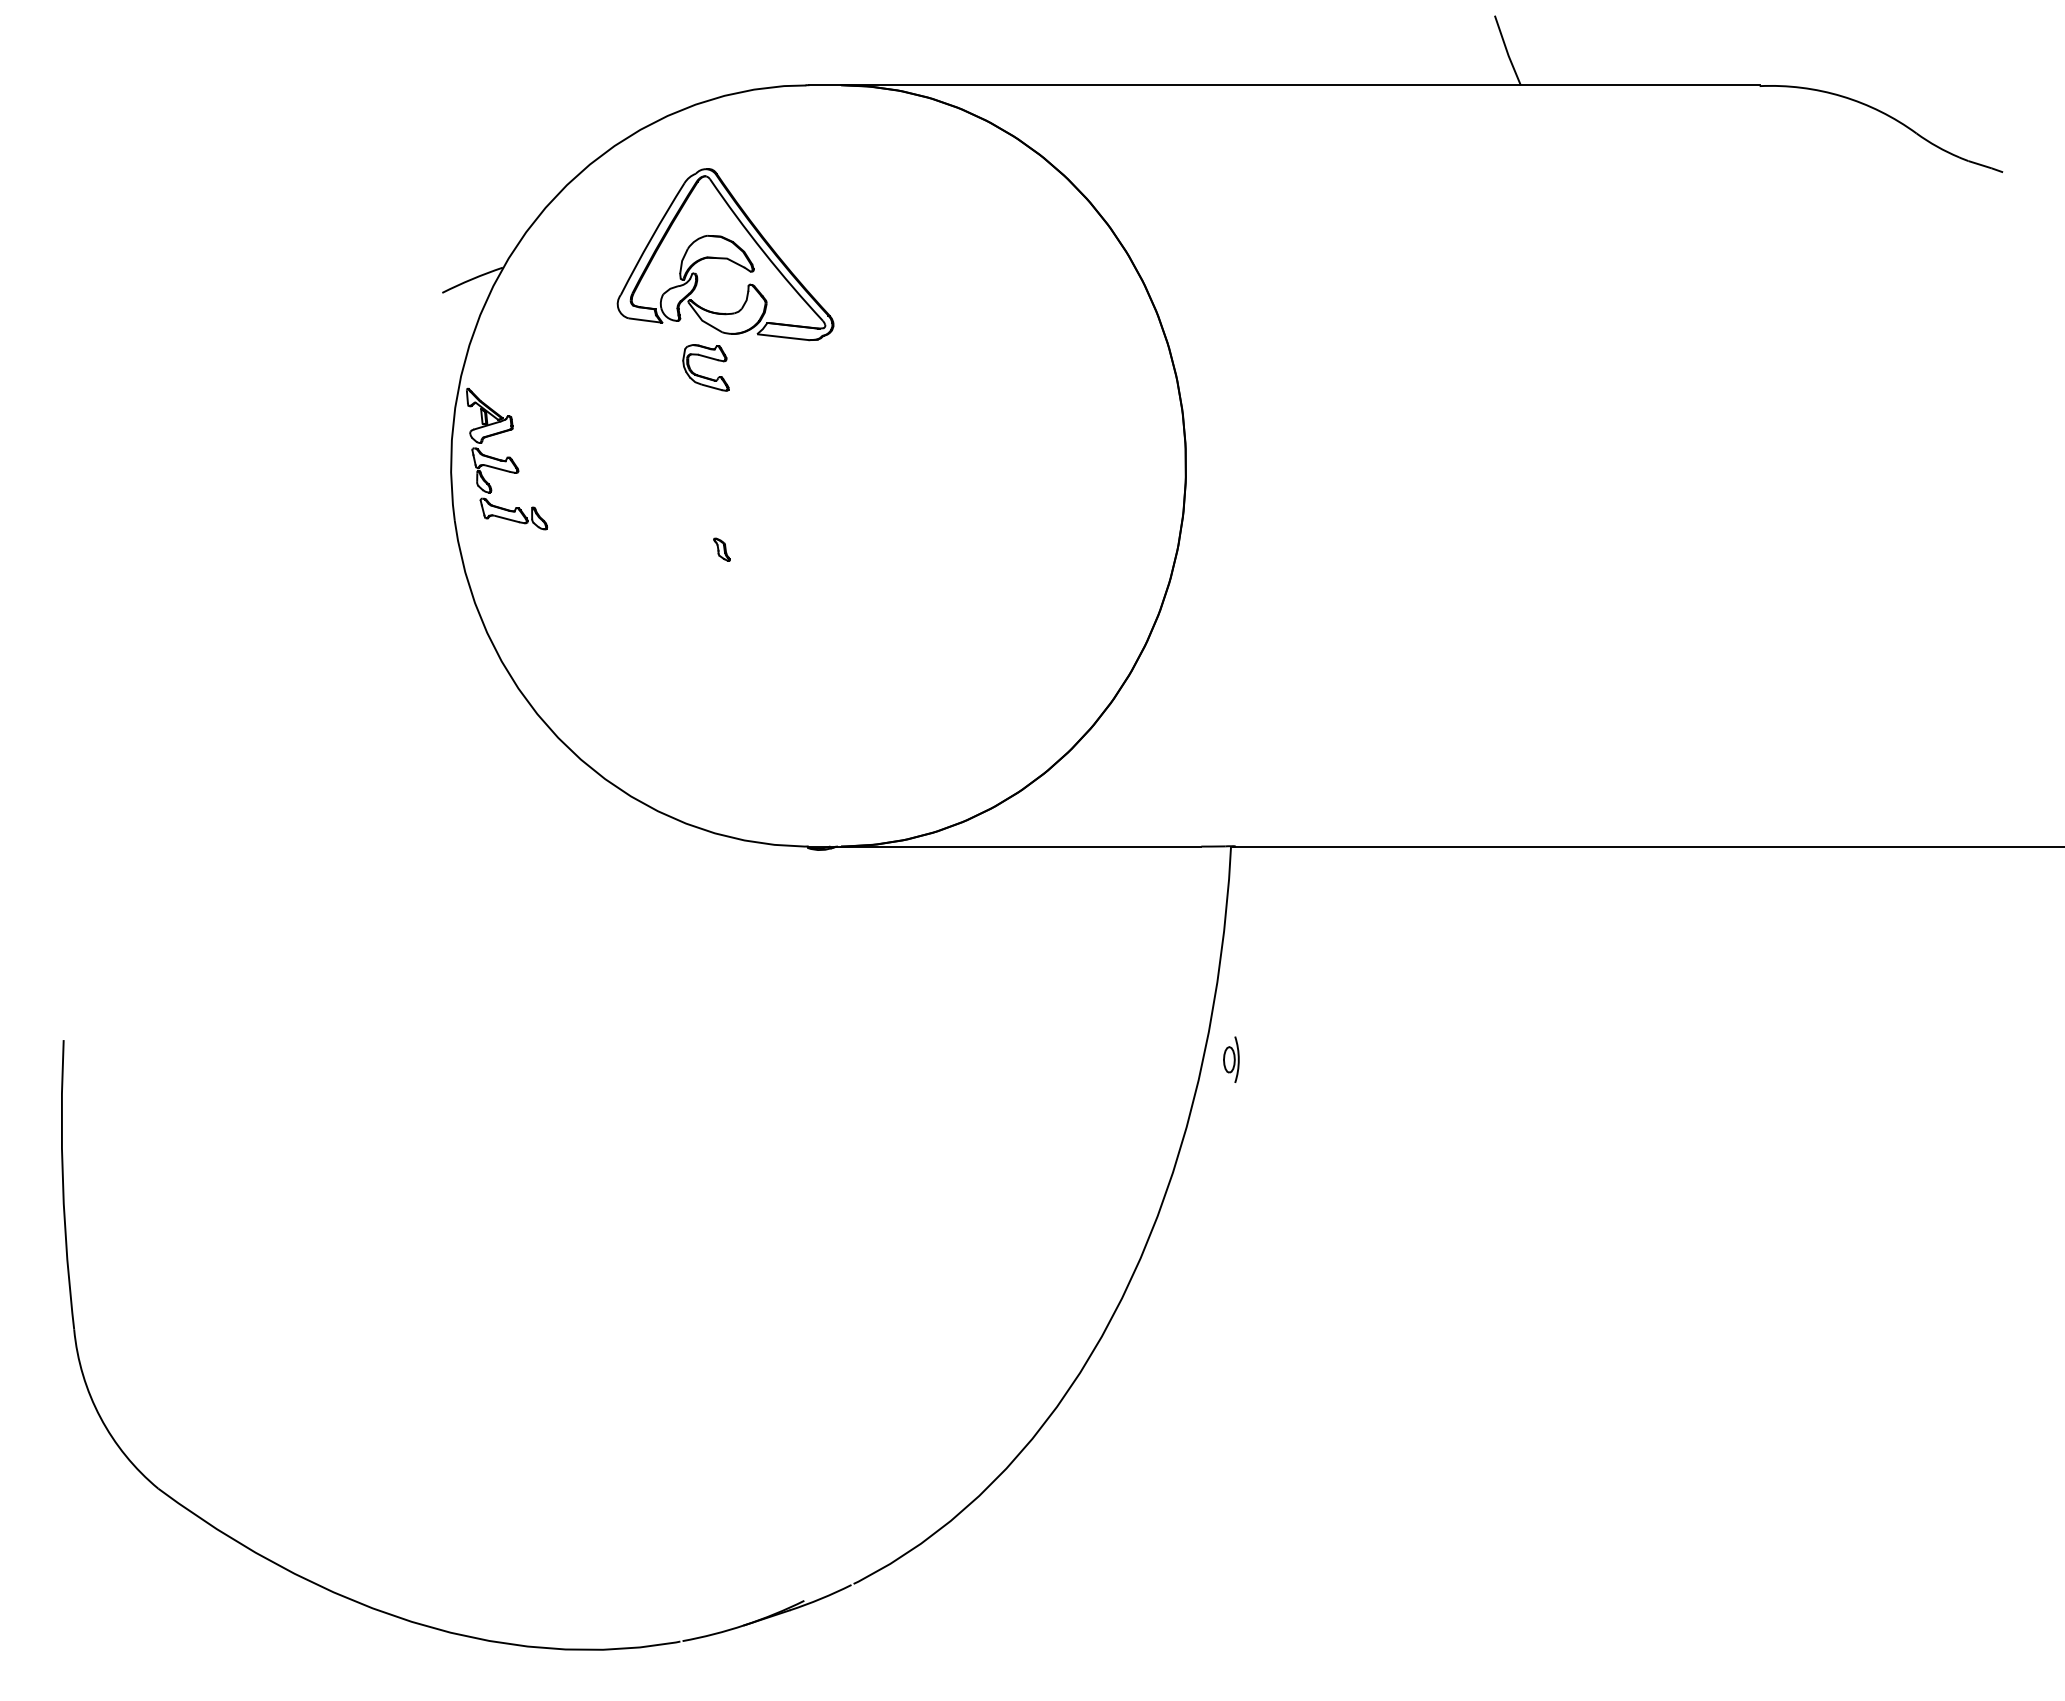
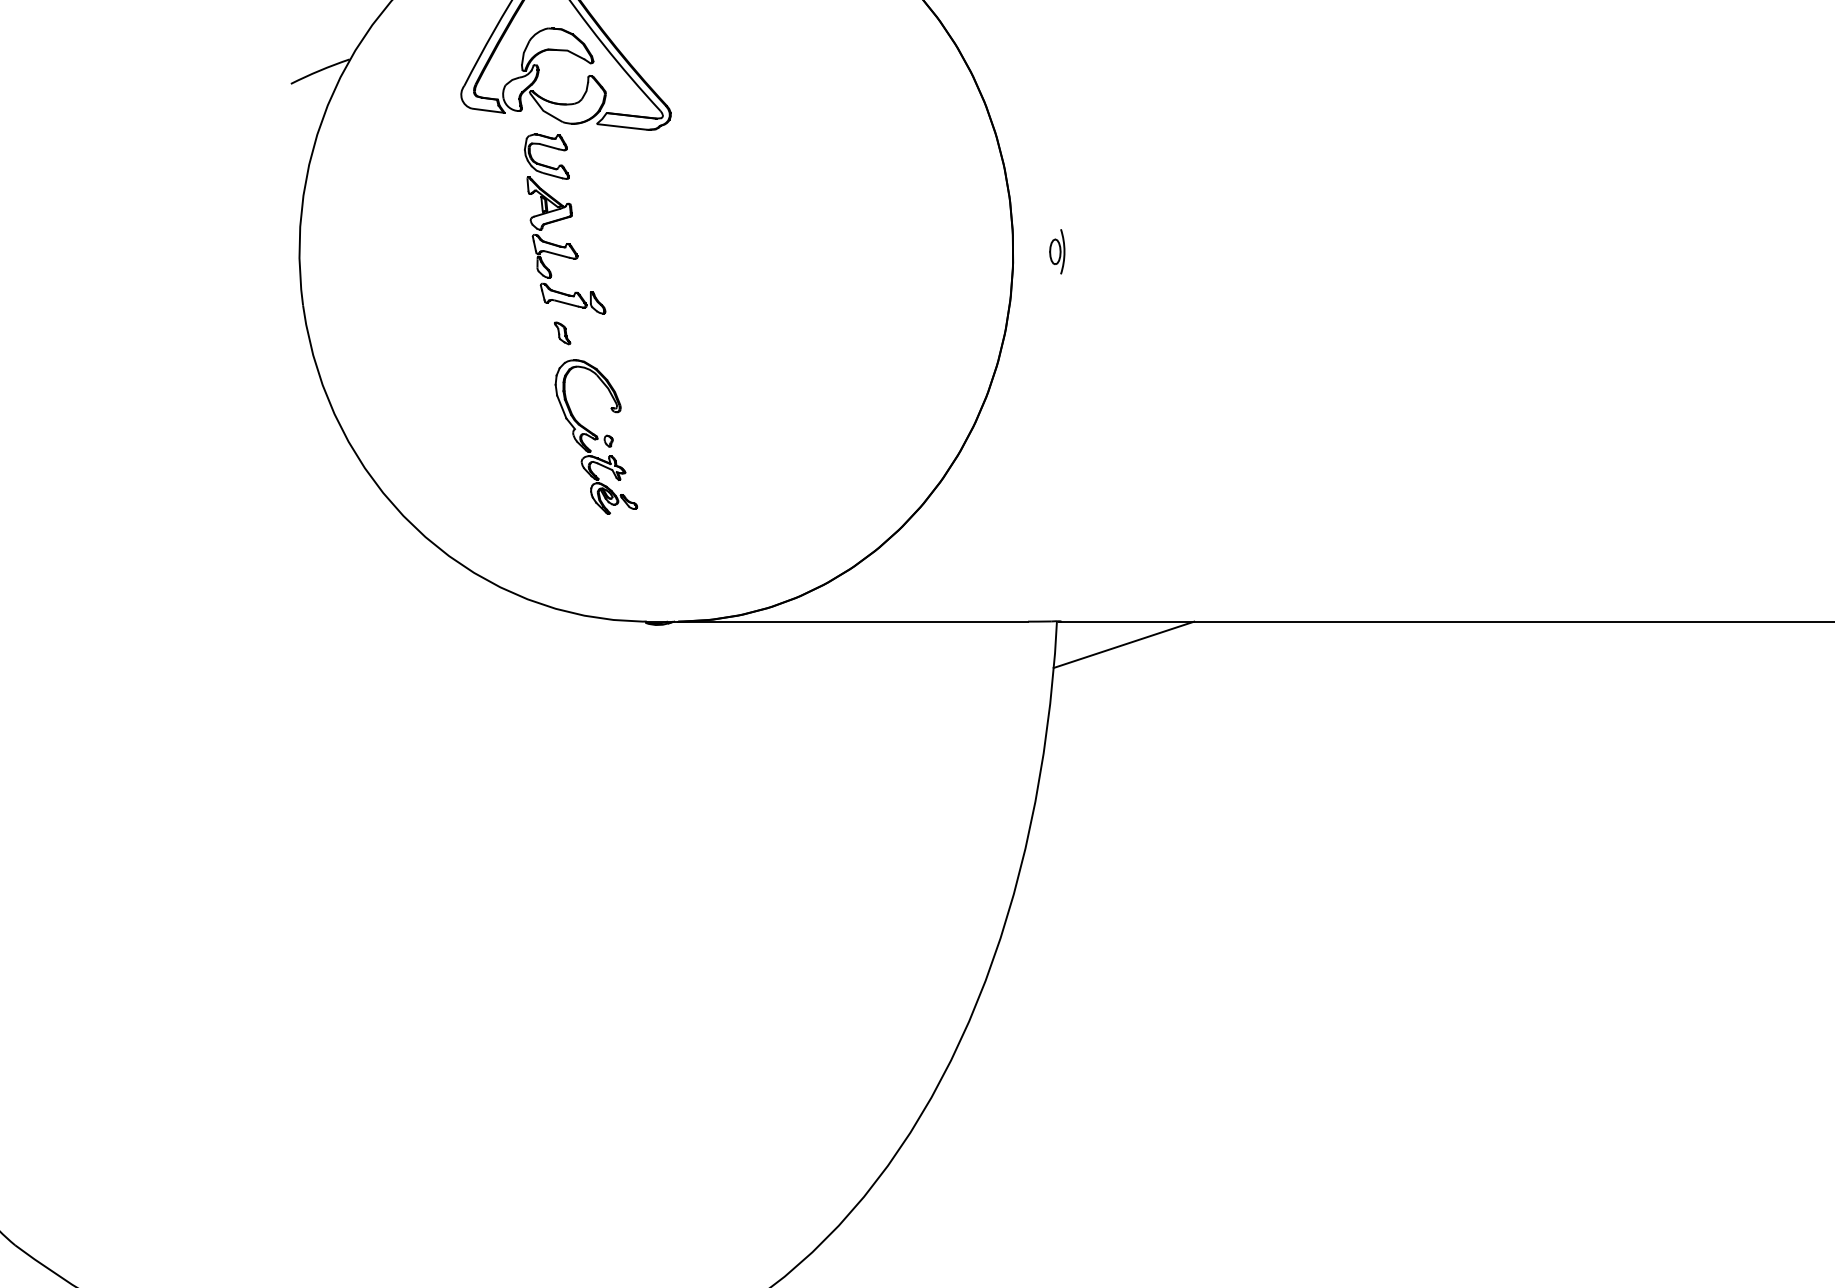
part: (507, 458) -> (566, 244), moved
part: (756, 656) -> (596, 437), added
line: (1299, 870) -> (1123, 644), added
part: (1231, 1059) -> (1057, 251), moved

